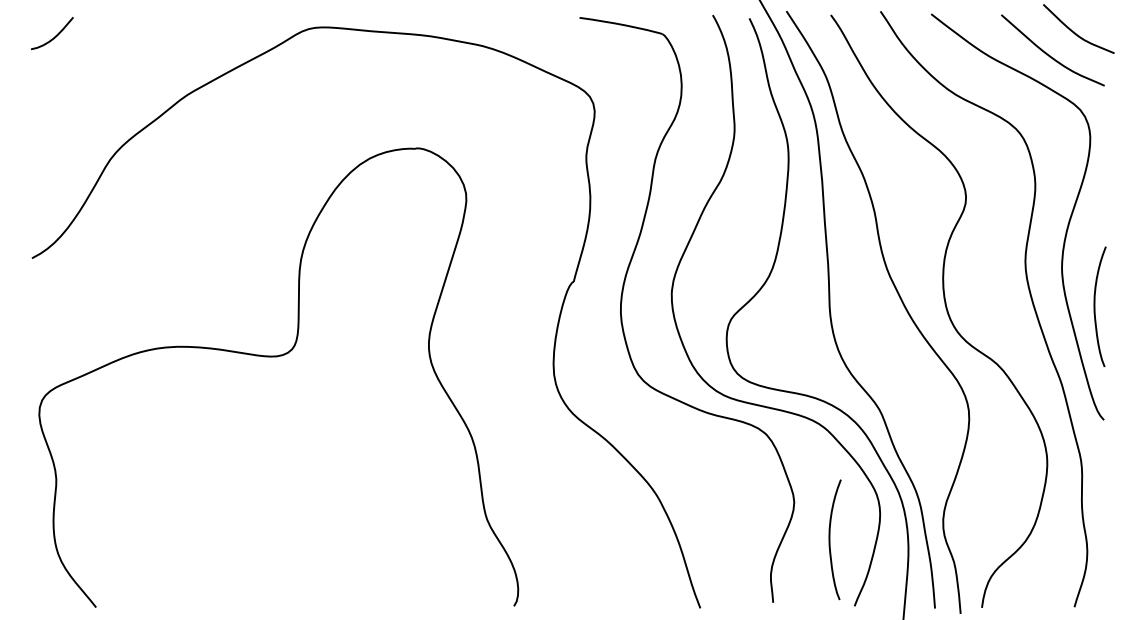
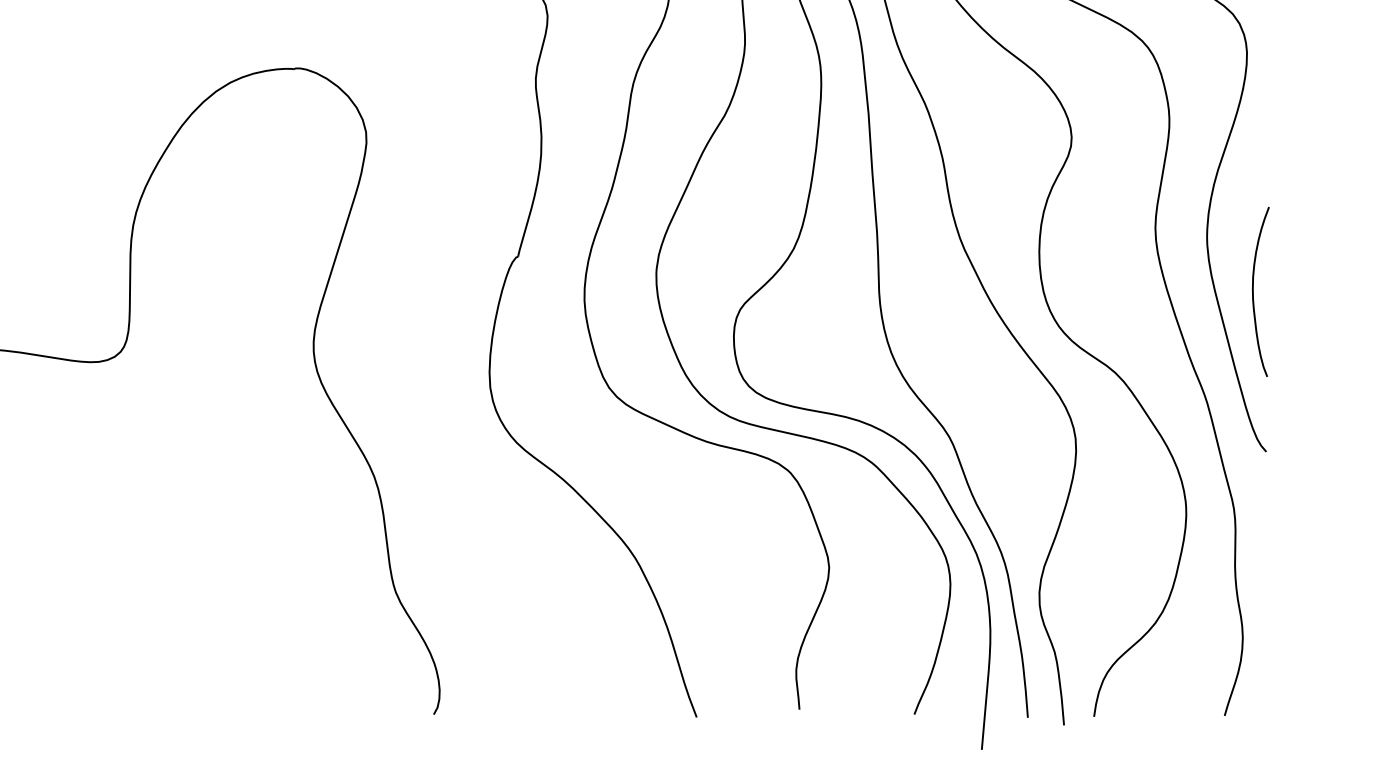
curve: (830, 539) -> (880, 620), removed

